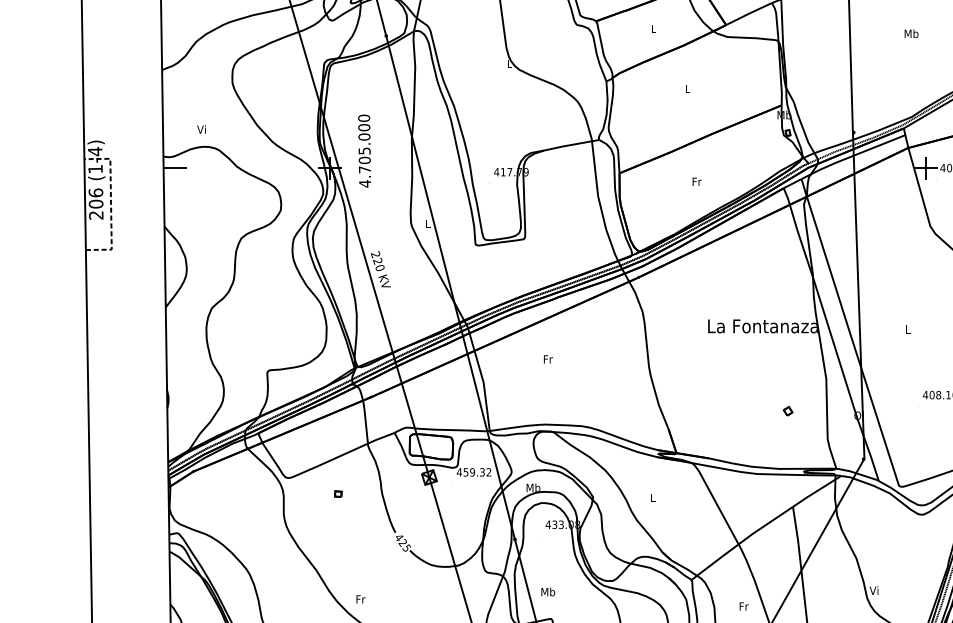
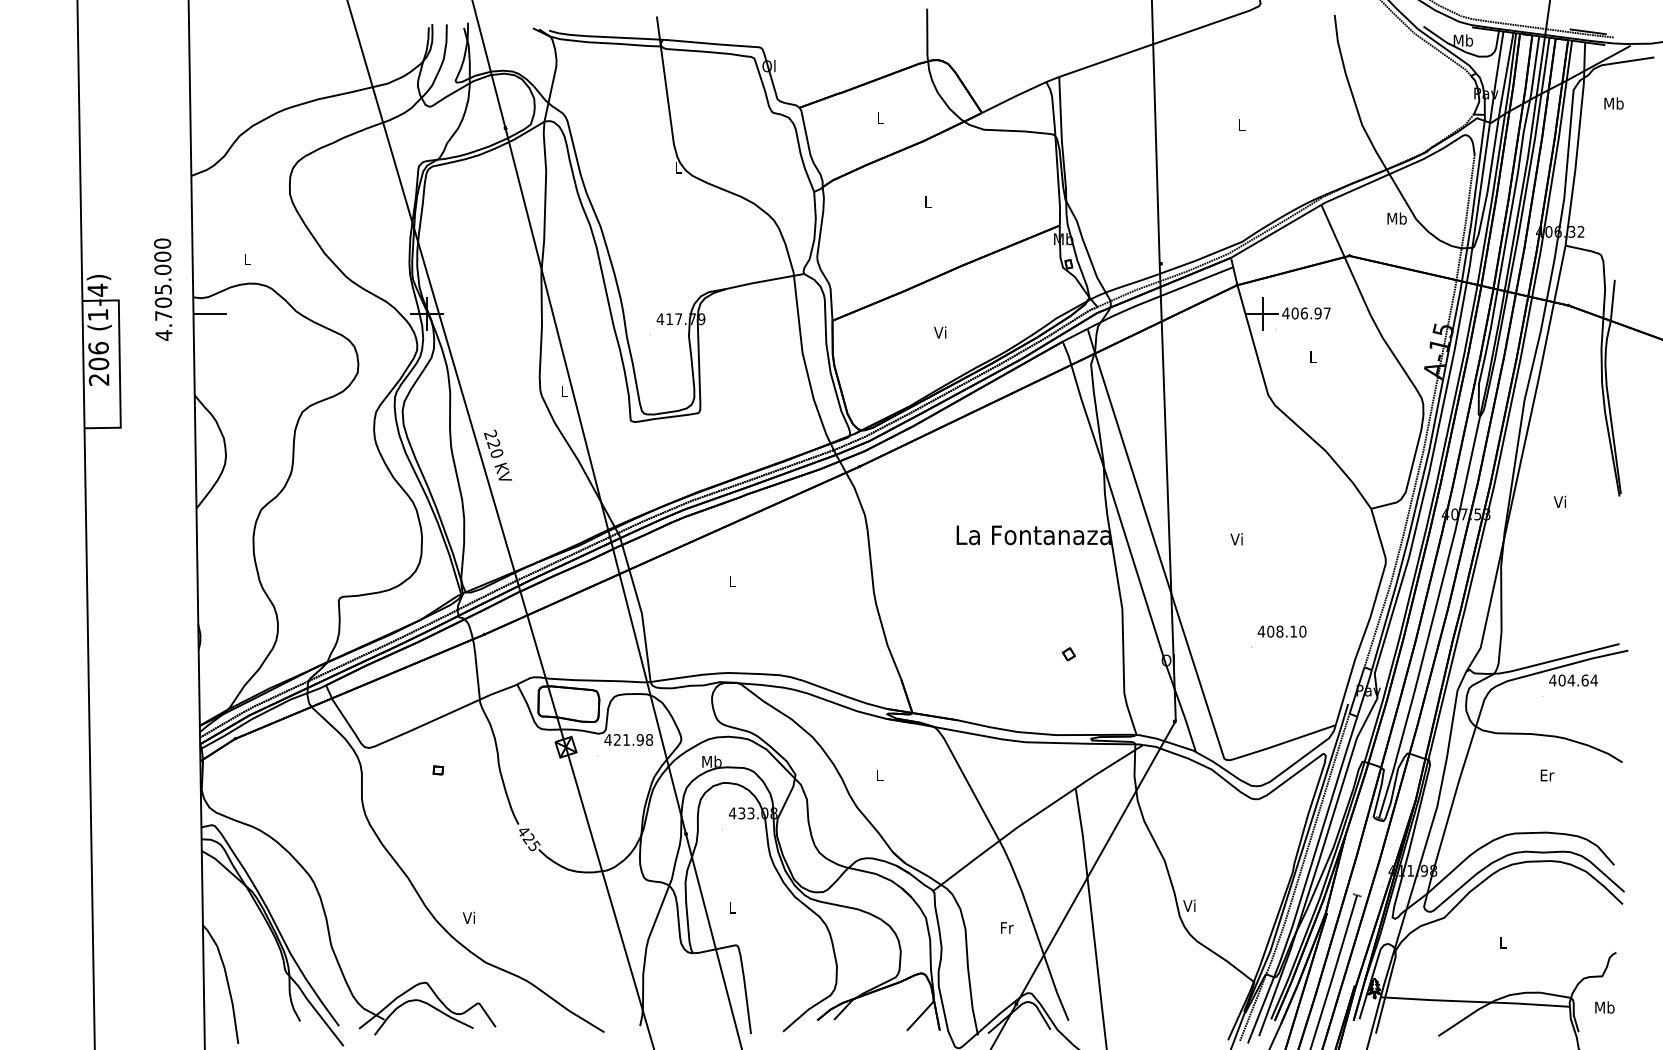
text: (911, 34) -> (1241, 125), Mb -> L
text: (201, 129) -> (246, 259), Vi -> L
text: (364, 151) -> (163, 289), moved
text: (696, 181) -> (940, 332), Fr -> Vi
line: (110, 204) -> (119, 364), dashed -> solid
text: (907, 329) -> (1236, 539), L -> Vi
text: (548, 359) -> (732, 581), Fr -> L
text: (477, 472) -> (633, 739), 459.32 -> 421.98
text: (548, 591) -> (732, 907), Mb -> L
text: (360, 599) -> (469, 917), Fr -> Vi

